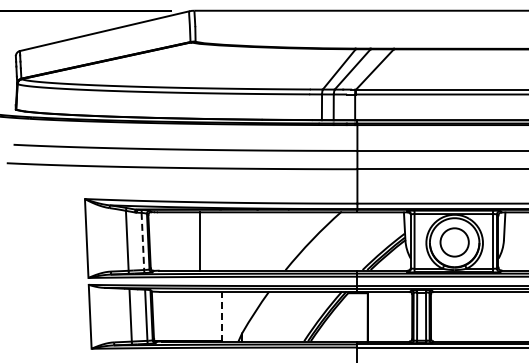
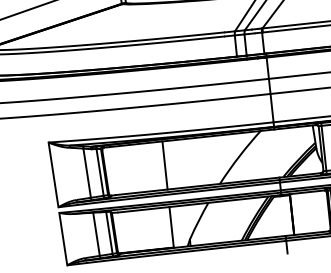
line: (142, 241) -> (99, 172), dashed -> solid
line: (199, 241) -> (164, 165), moved
line: (221, 316) -> (171, 227), dashed -> solid

